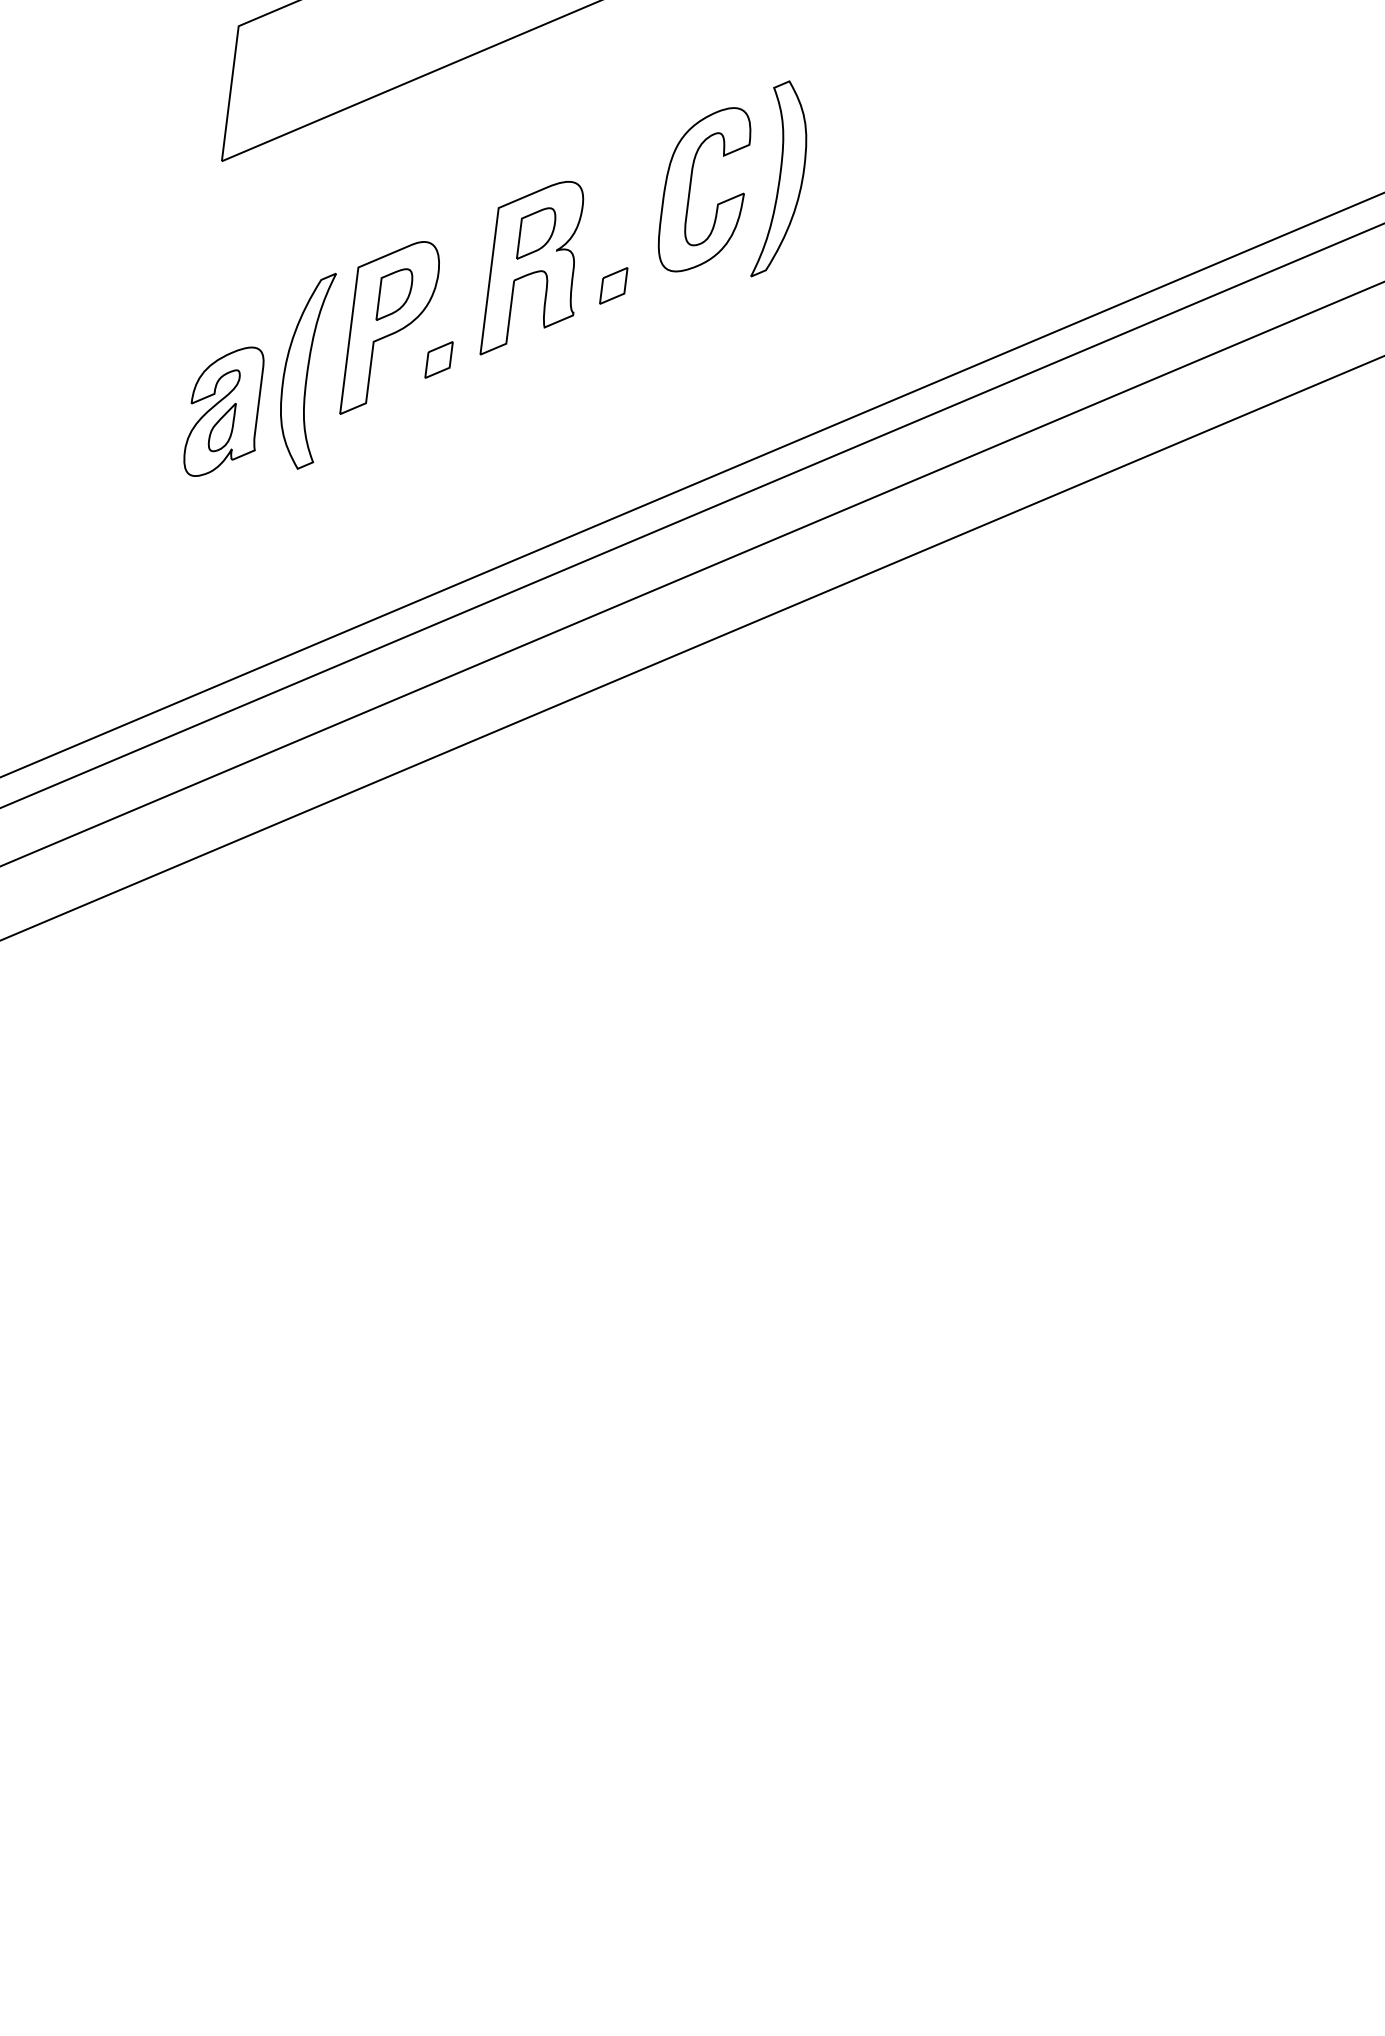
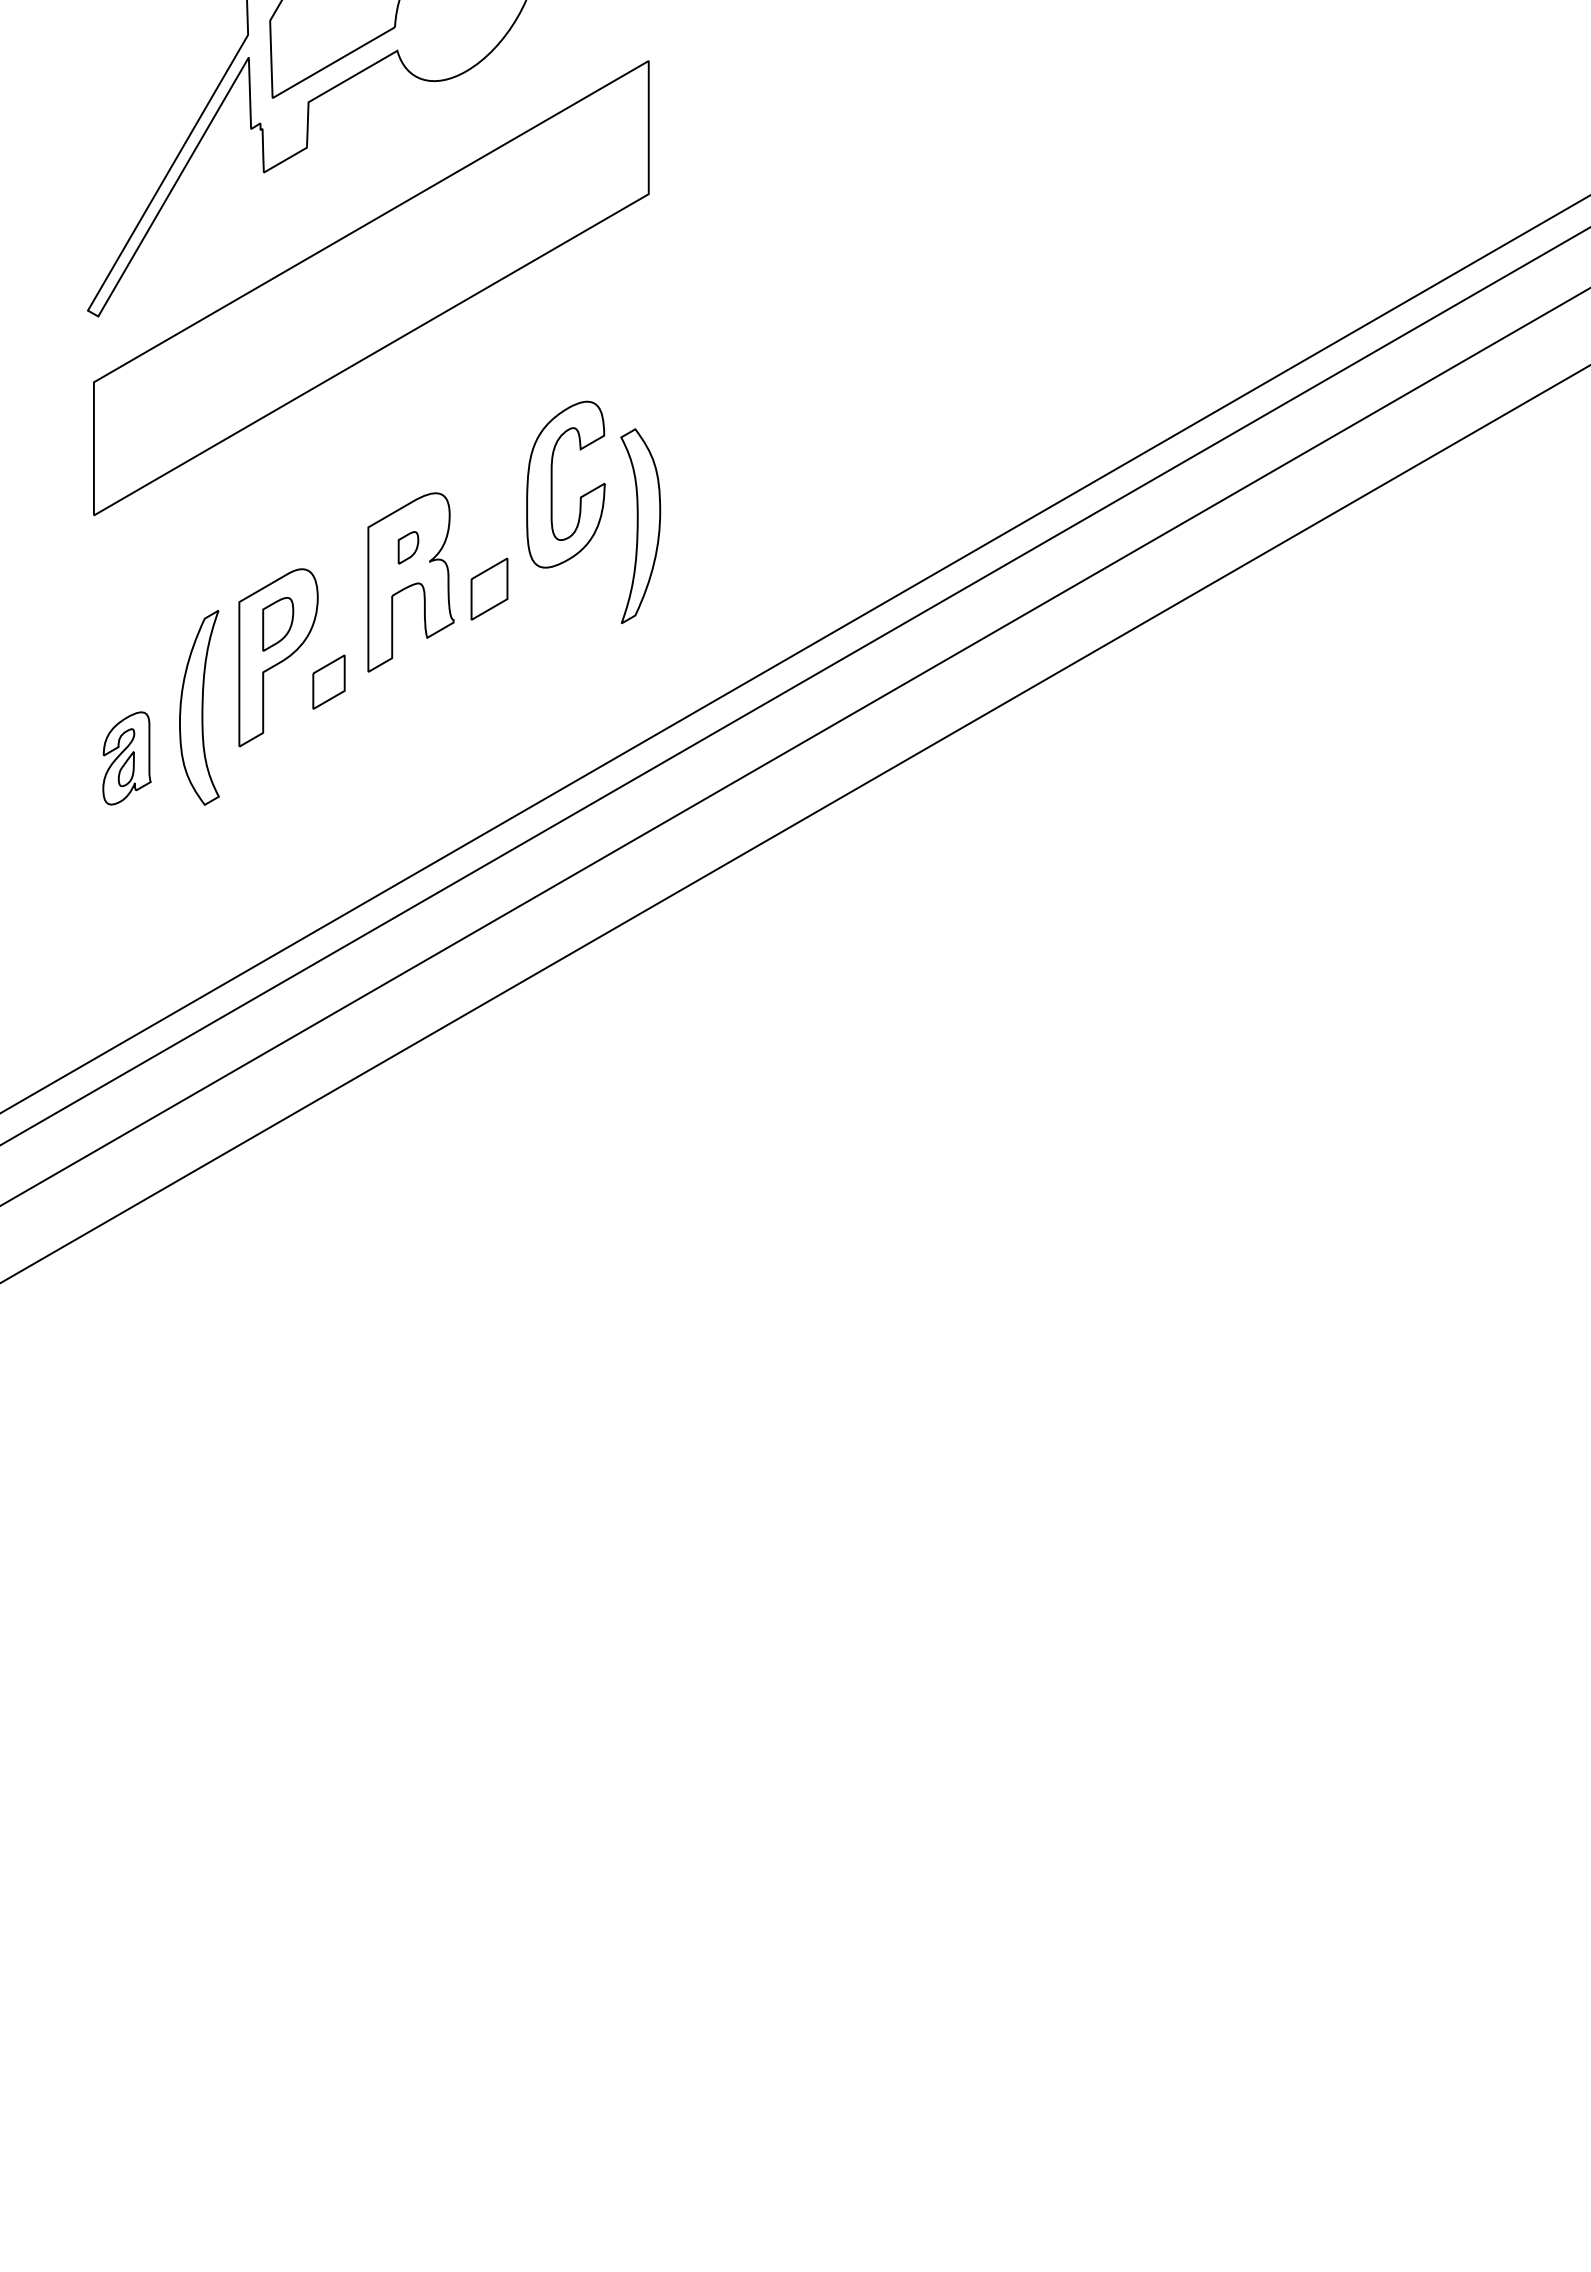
part: (782, 180) -> (640, 526), moved
part: (536, 233) -> (408, 547), size x0.6
part: (613, 285) -> (489, 588), size x1.6
part: (438, 359) -> (328, 681), size x1.4
part: (224, 411) -> (126, 758), size x0.7

